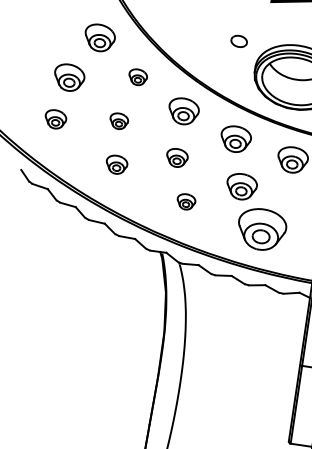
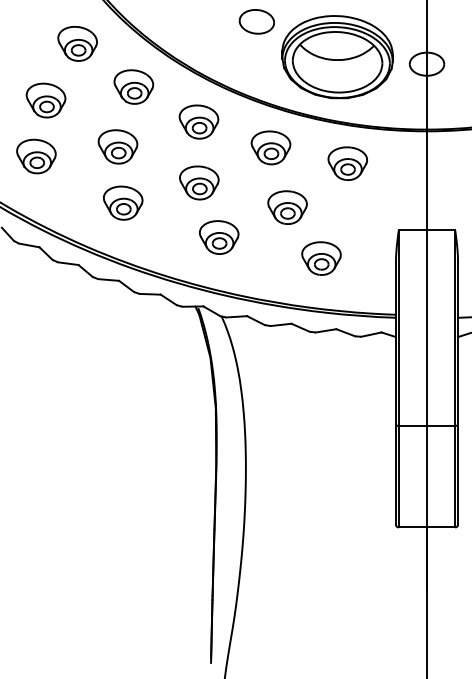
part: (239, 41) -> (256, 21), size x1.67
part: (137, 76) -> (133, 86), size x1.67
part: (55, 119) -> (36, 156), size x1.43
part: (118, 120) -> (117, 146), size x1.67
part: (177, 157) -> (199, 182), size x1.43
part: (117, 164) -> (123, 202), size x1.43
part: (186, 201) -> (219, 237), size x1.67
part: (261, 229) -> (321, 258), size x0.62

